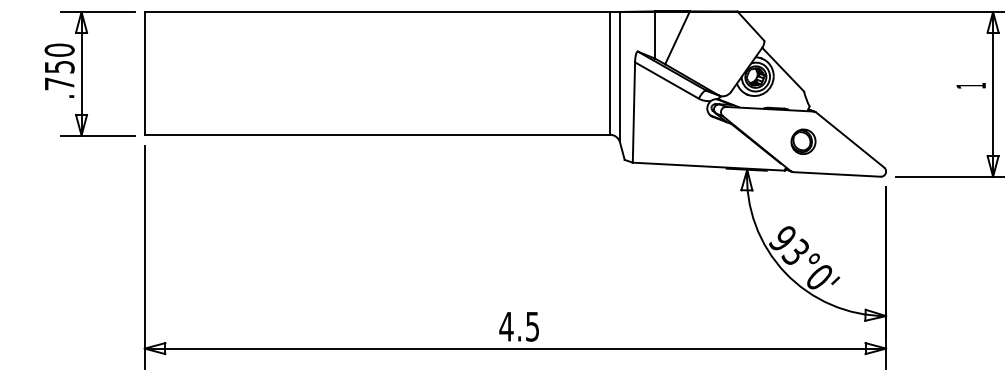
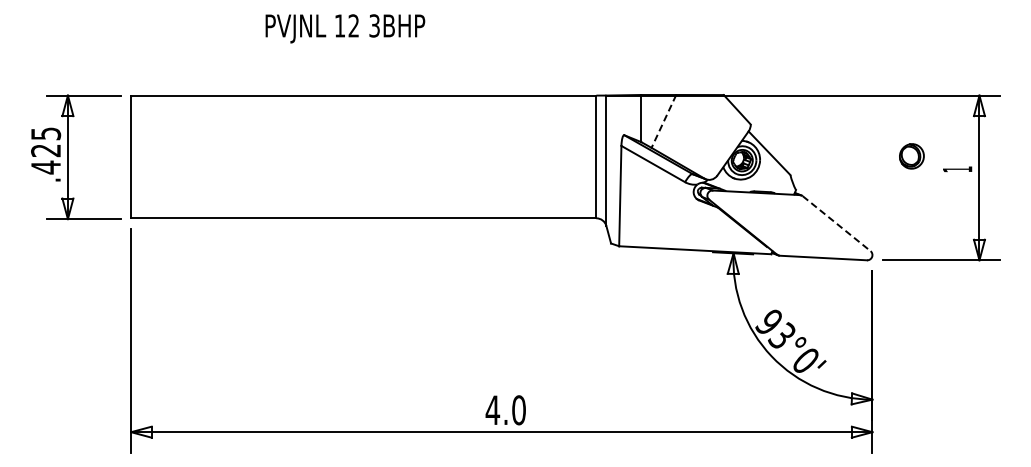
line: (677, 37) -> (663, 121), solid -> dashed
text: (60, 66) -> (46, 150), .750 -> .425
line: (850, 139) -> (836, 223), solid -> dashed
part: (803, 141) -> (911, 156), moved
text: (532, 326) -> (518, 410), 4.5 -> 4.0

